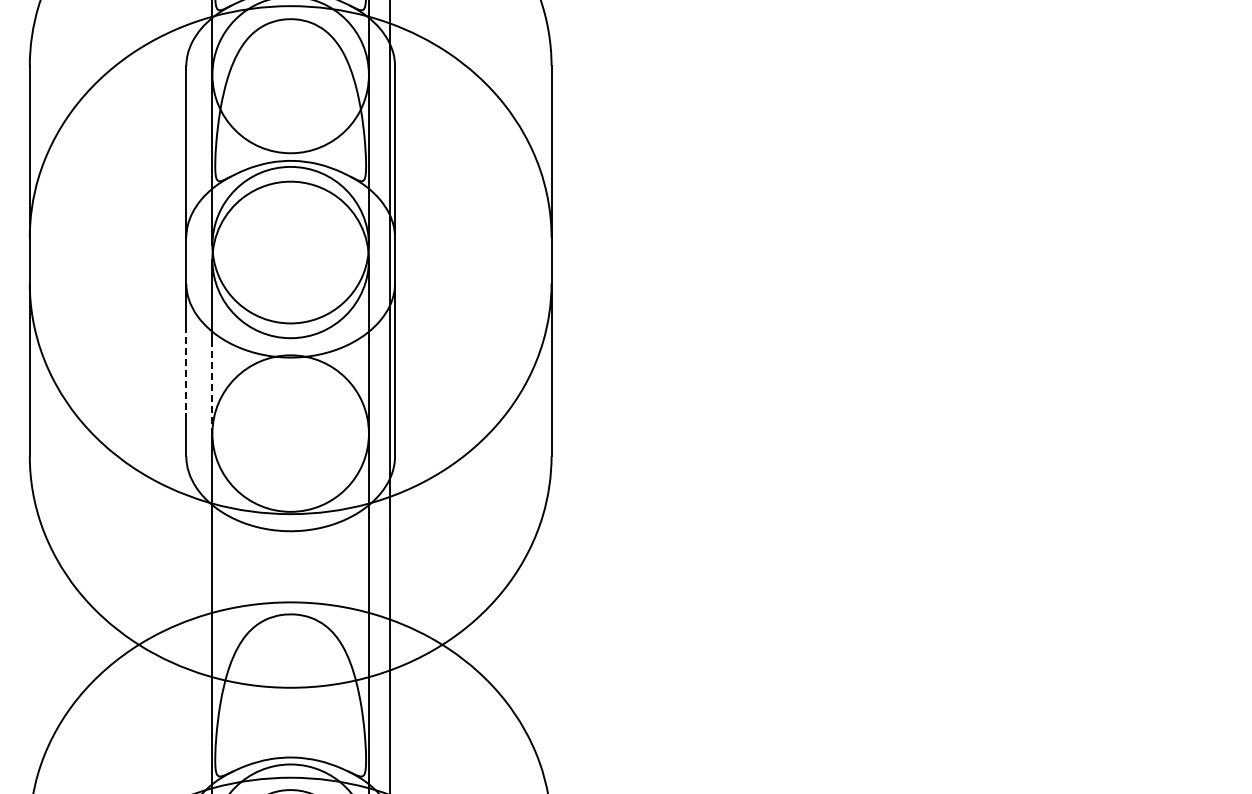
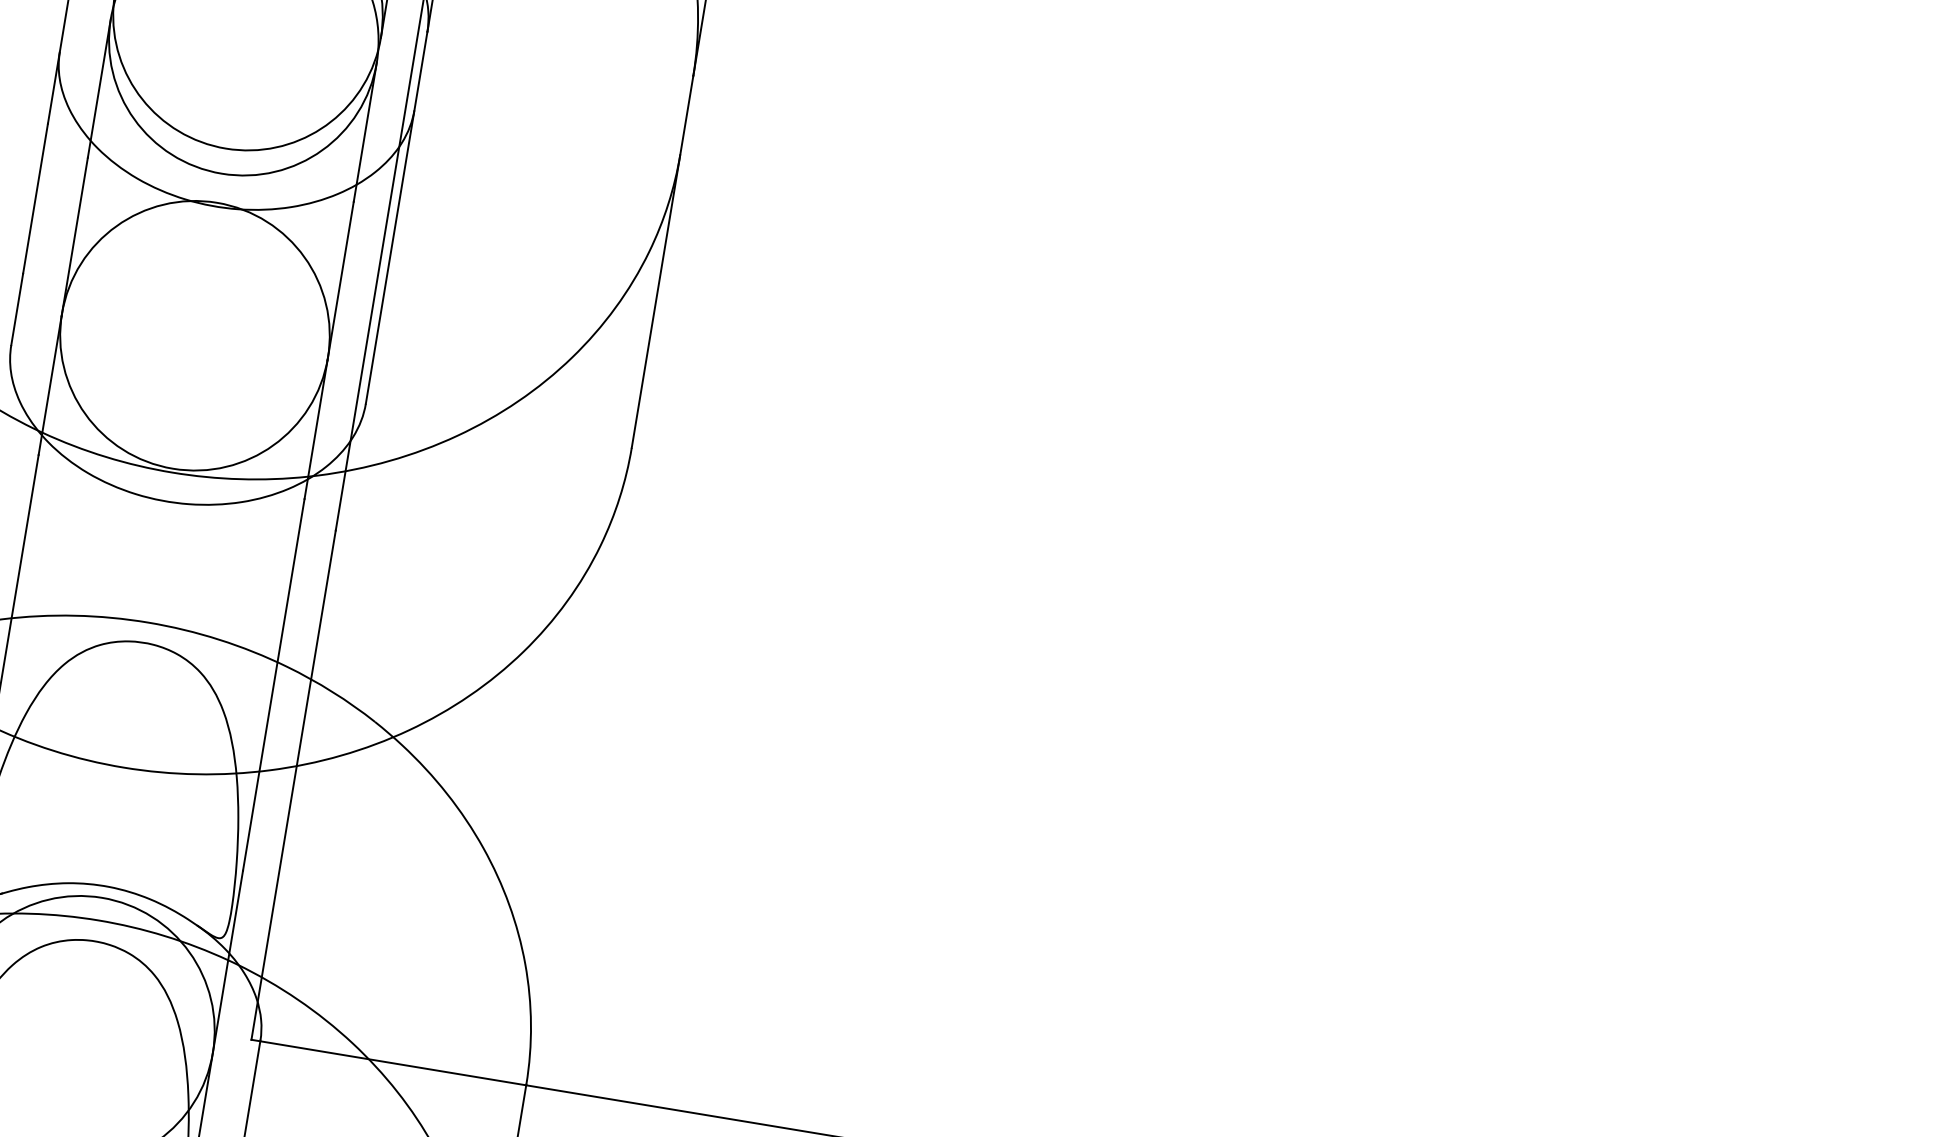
line: (186, 370) -> (35, 199), dashed -> solid
line: (212, 388) -> (74, 237), dashed -> solid

